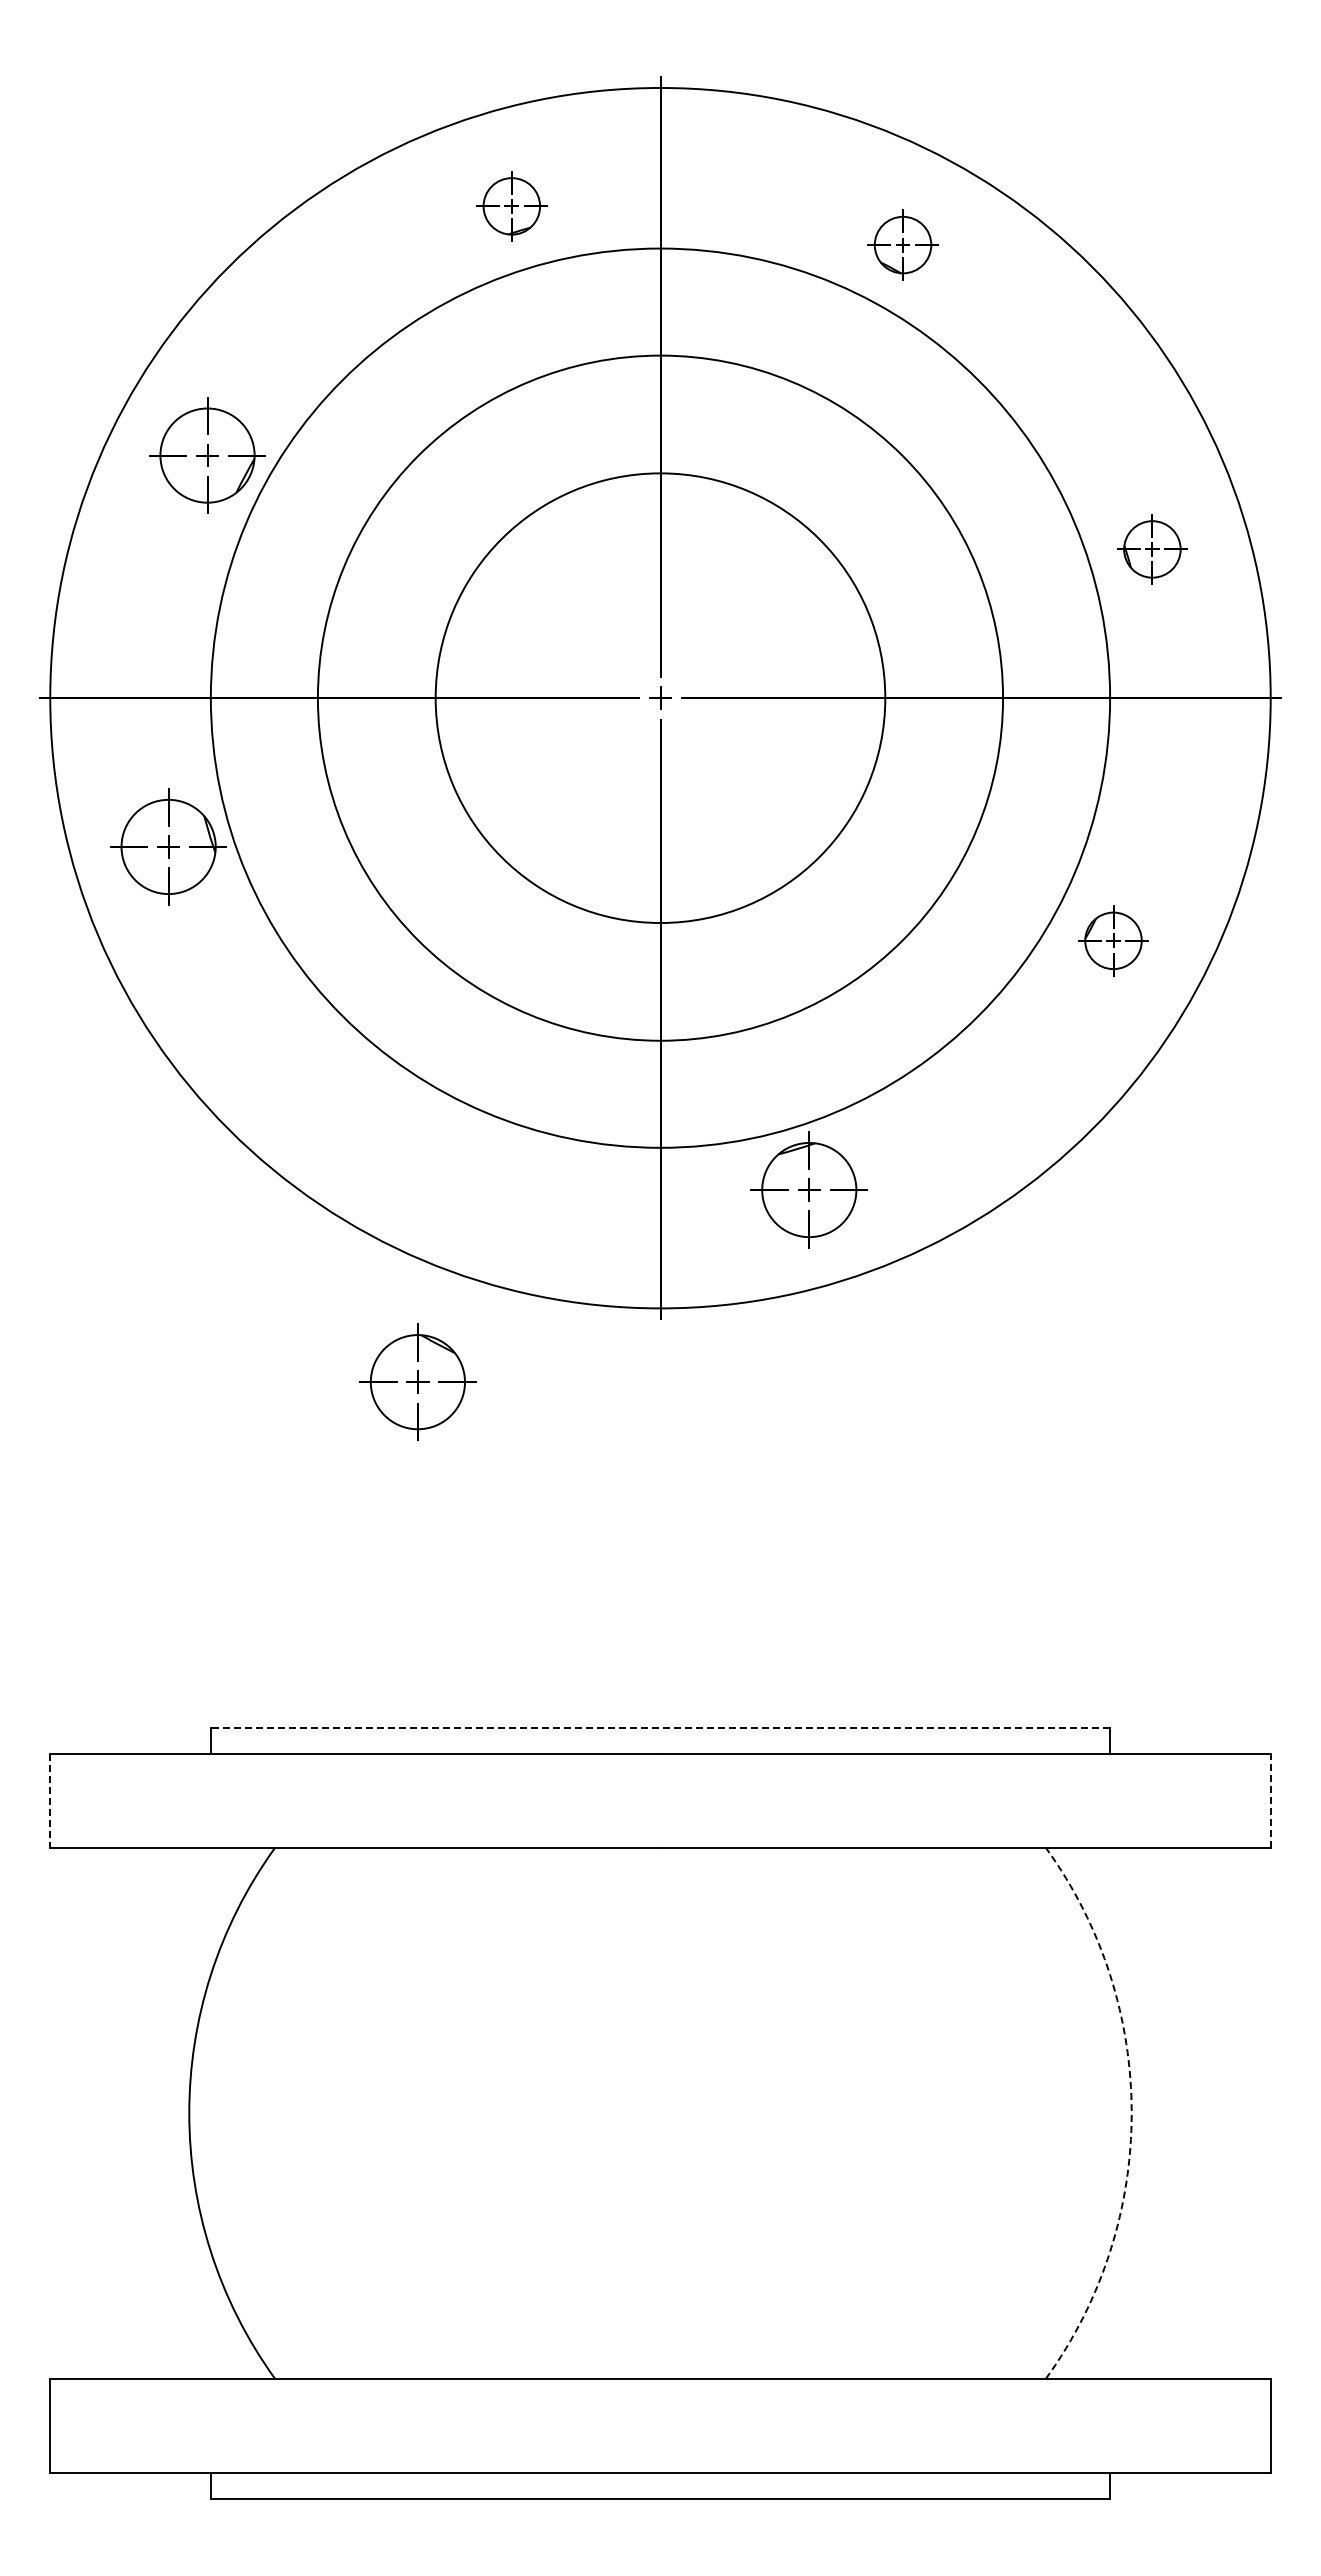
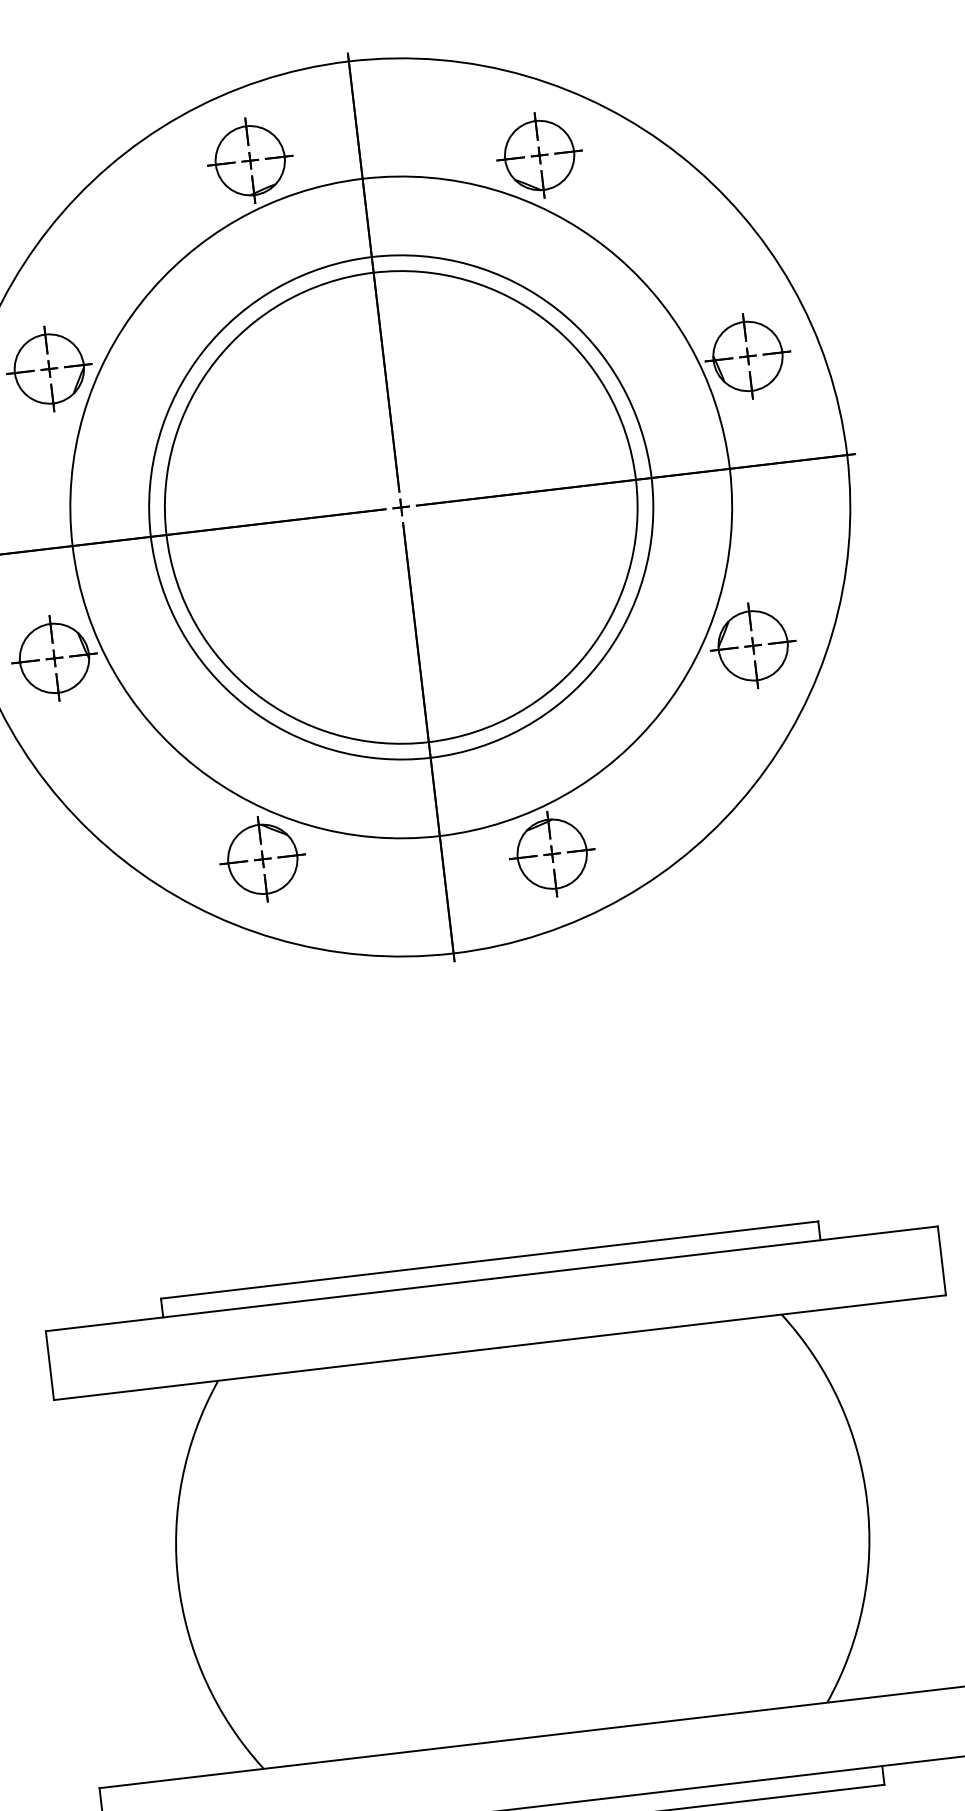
part: (511, 206) -> (250, 160), size x1.67
part: (902, 244) -> (539, 155), size x1.67
part: (1152, 549) -> (748, 356), size x1.67
circle: (660, 698) -> (401, 507), size x1.43
part: (1113, 940) -> (753, 645), size x1.67
part: (417, 1381) -> (262, 858), moved
line: (660, 1727) -> (489, 1259), dashed -> solid
line: (1270, 1800) -> (941, 1260), dashed -> solid
line: (50, 1801) -> (50, 1366), dashed -> solid
arc: (1131, 2113) -> (867, 1501), dashed -> solid

